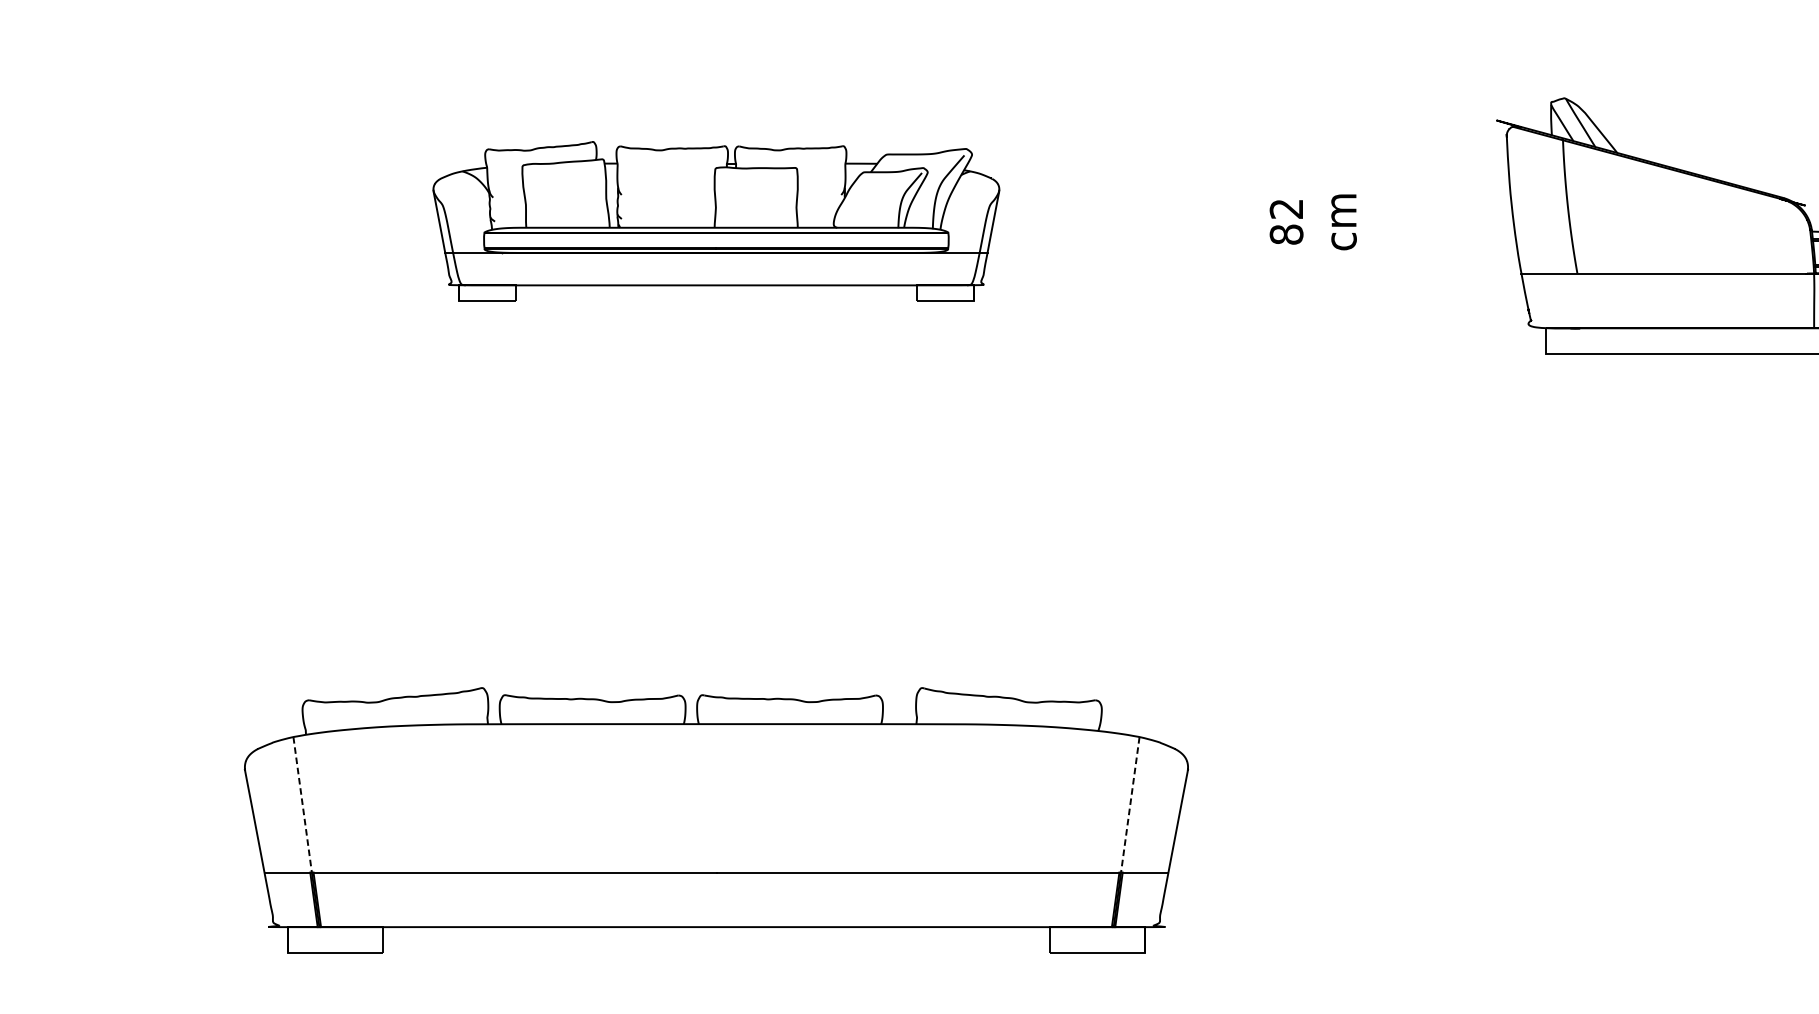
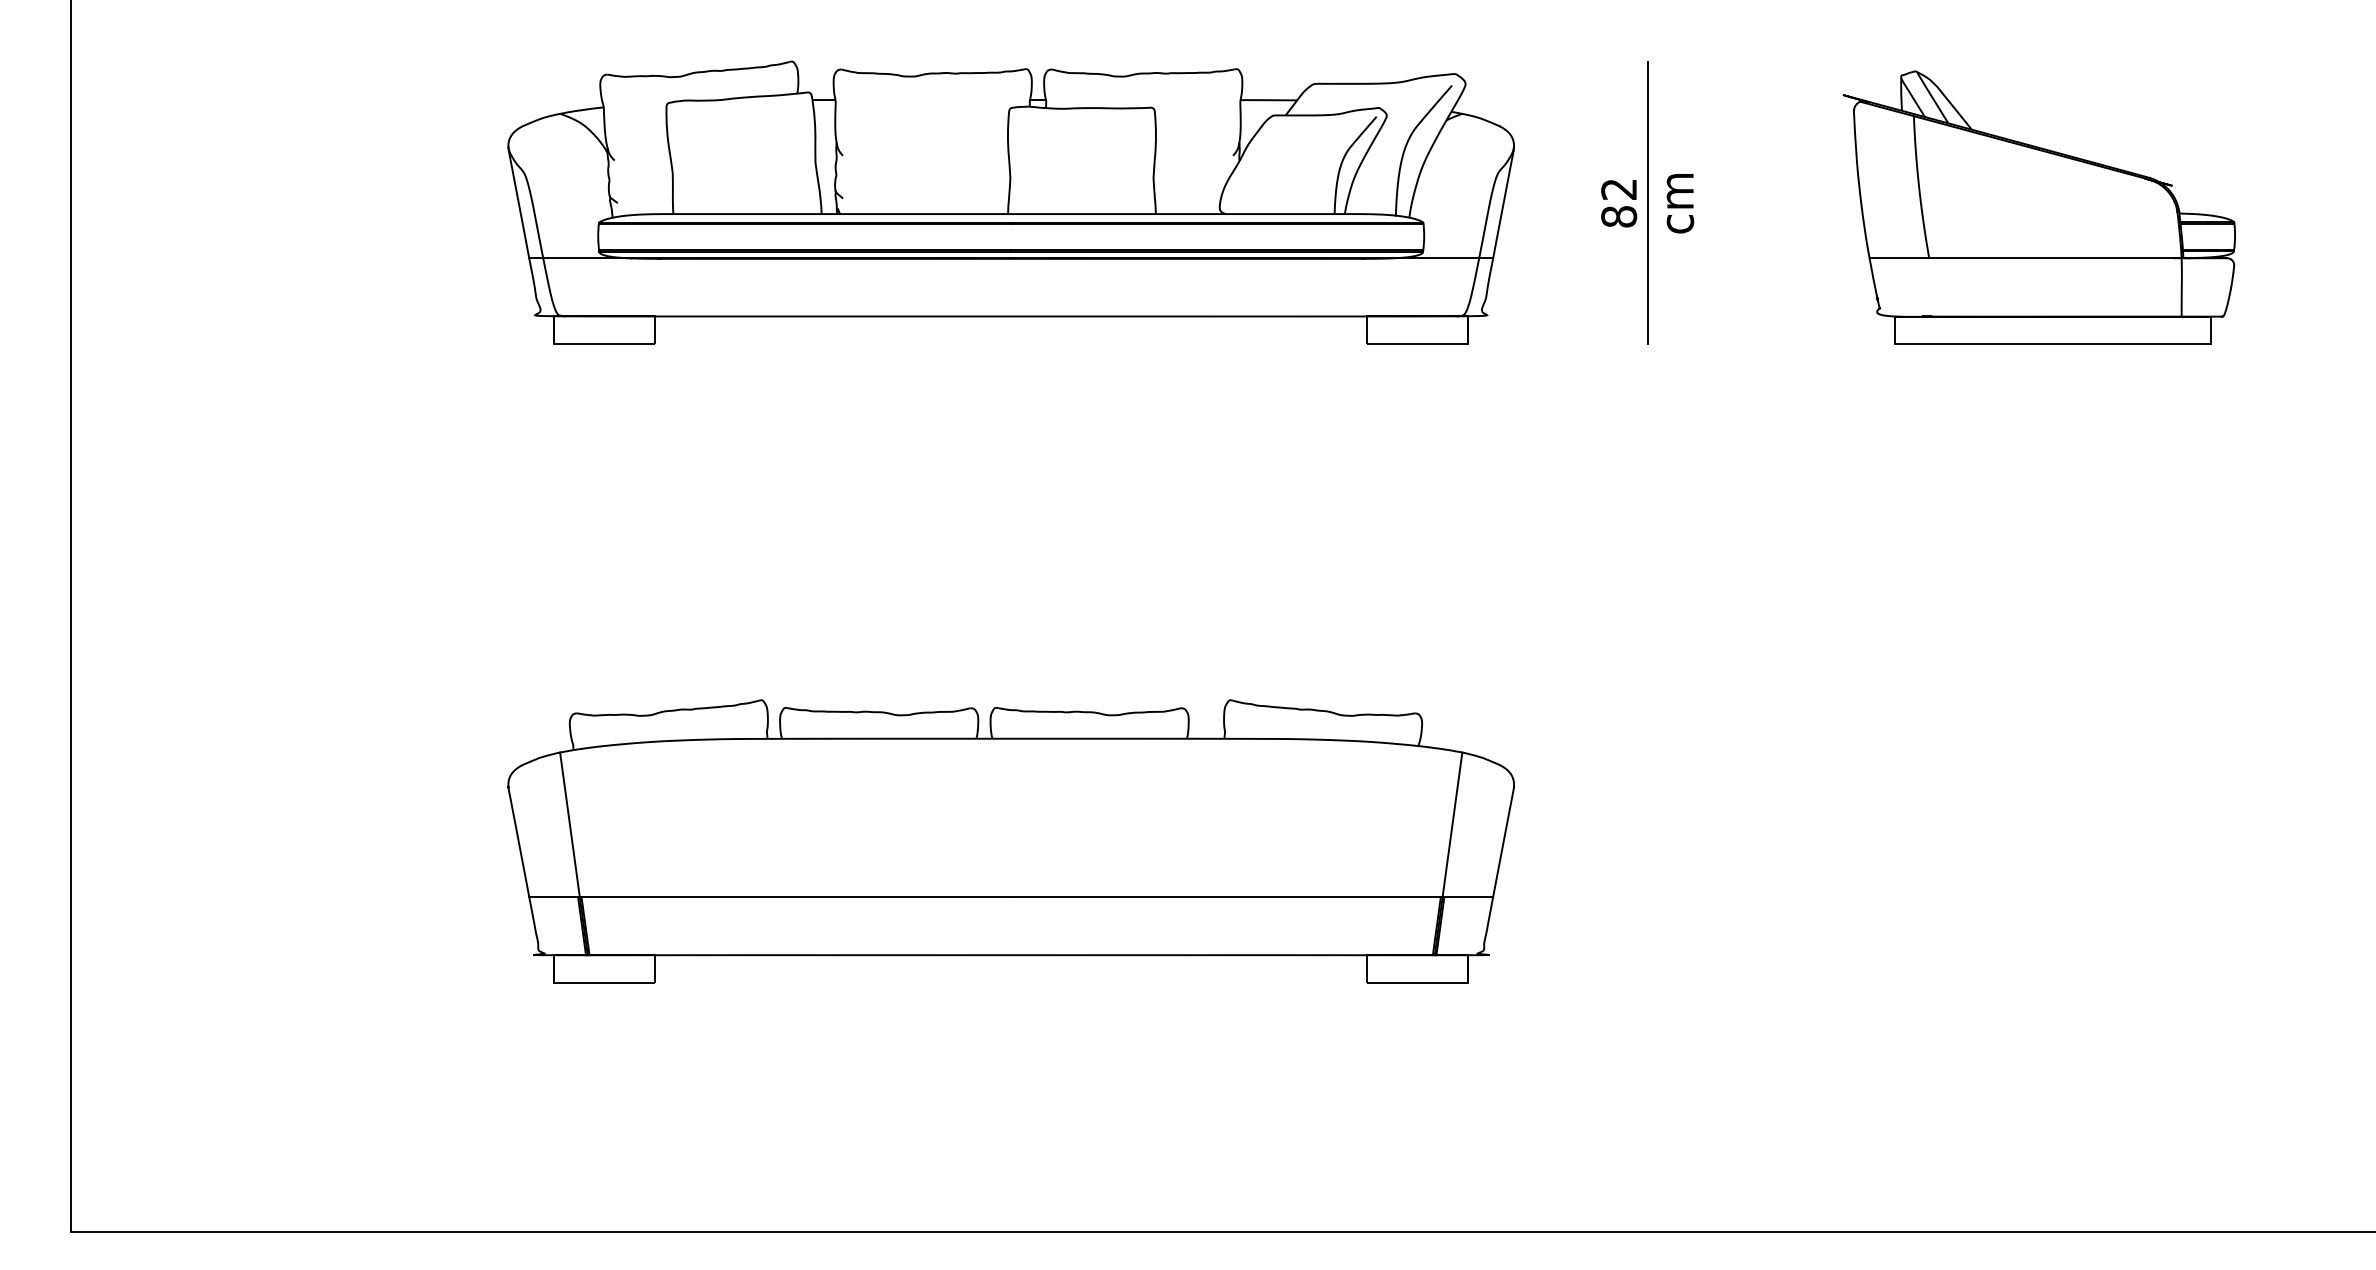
part: (715, 221) -> (1010, 202), size x1.67
line: (1313, 222) -> (1647, 203), added
line: (302, 804) -> (569, 824), dashed -> solid
line: (1130, 804) -> (1452, 824), dashed -> solid

